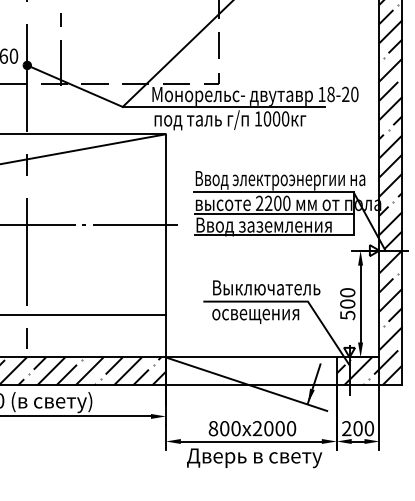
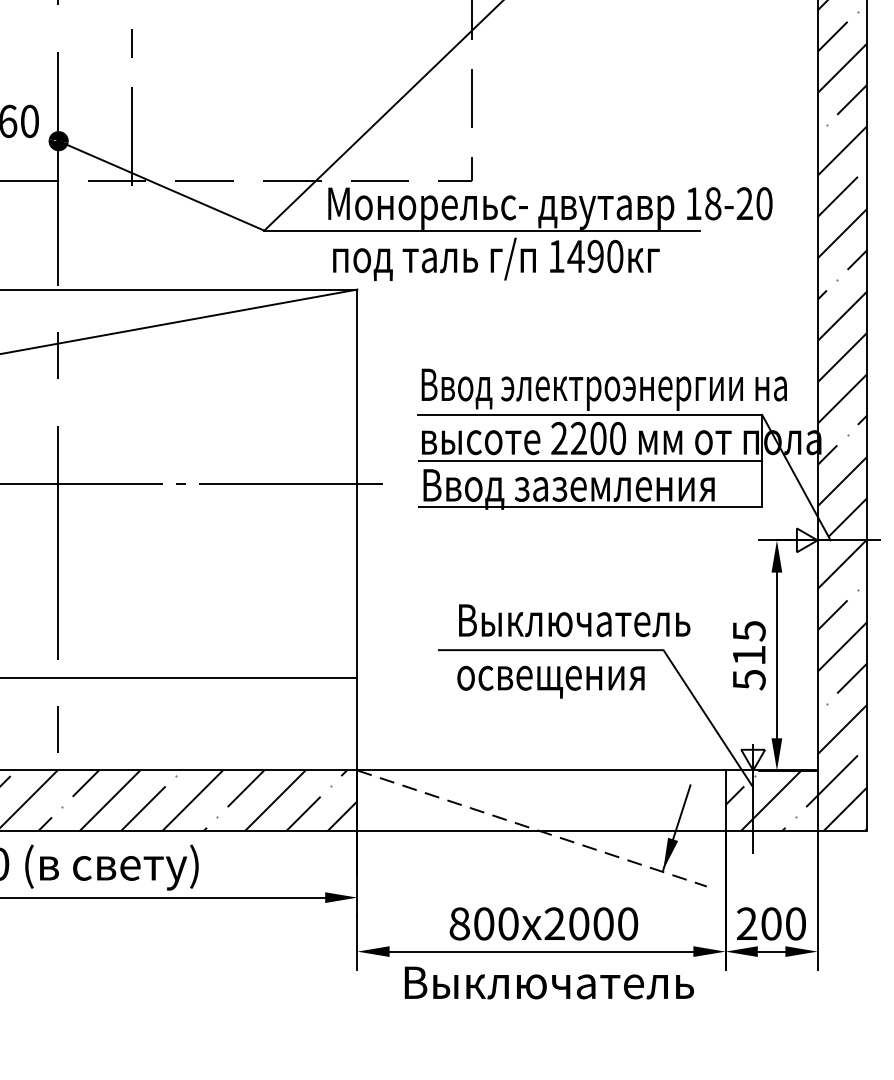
text: (271, 118) -> (584, 255), 1000 -> 1490
text: (347, 298) -> (748, 643), 500 -> 515
line: (247, 384) -> (533, 828), solid -> dashed
text: (254, 458) -> (548, 988), Дверь в свету -> Выключатель

